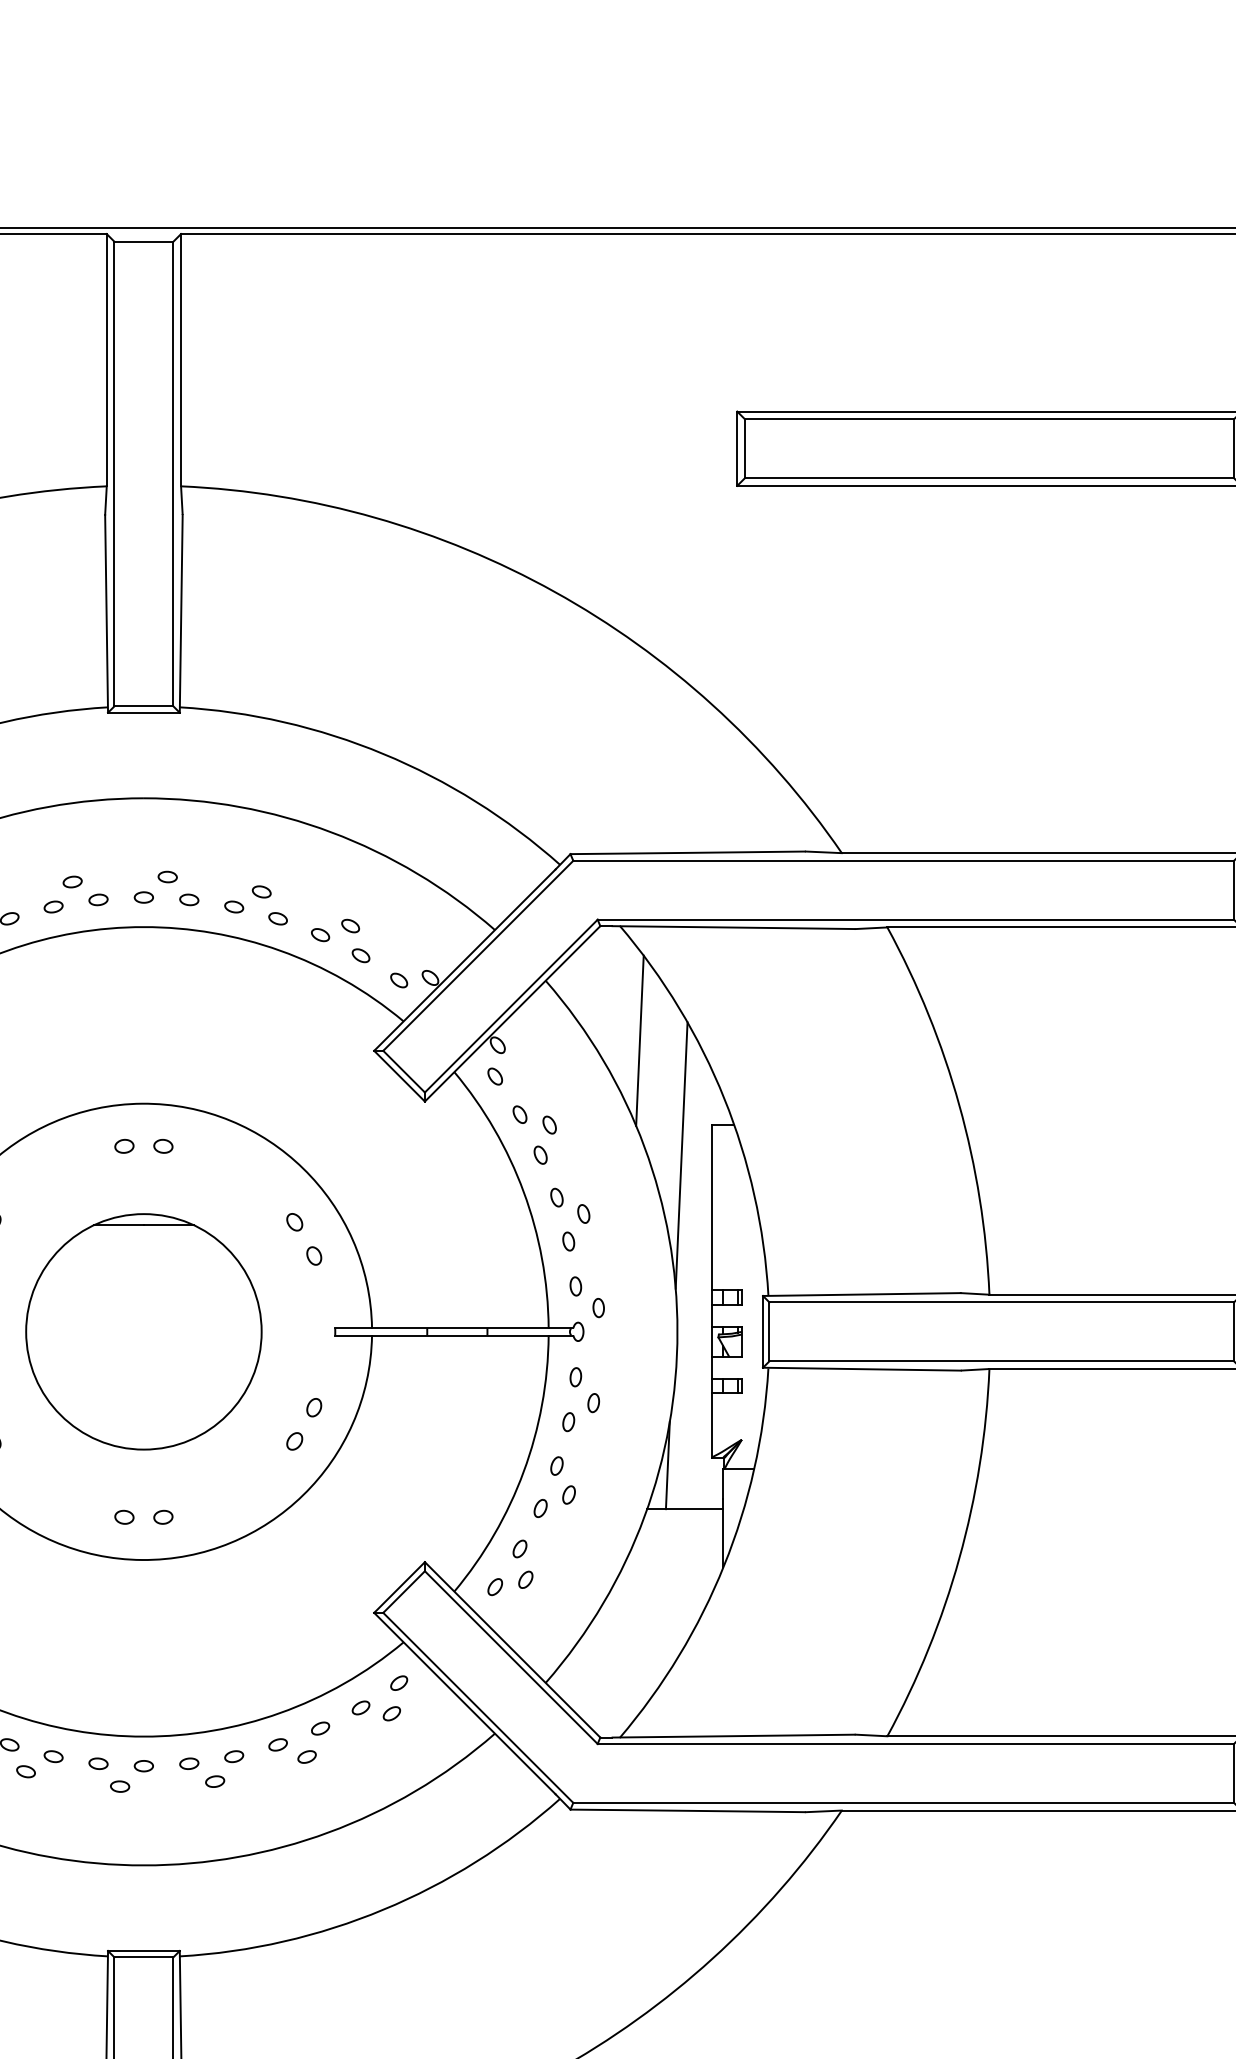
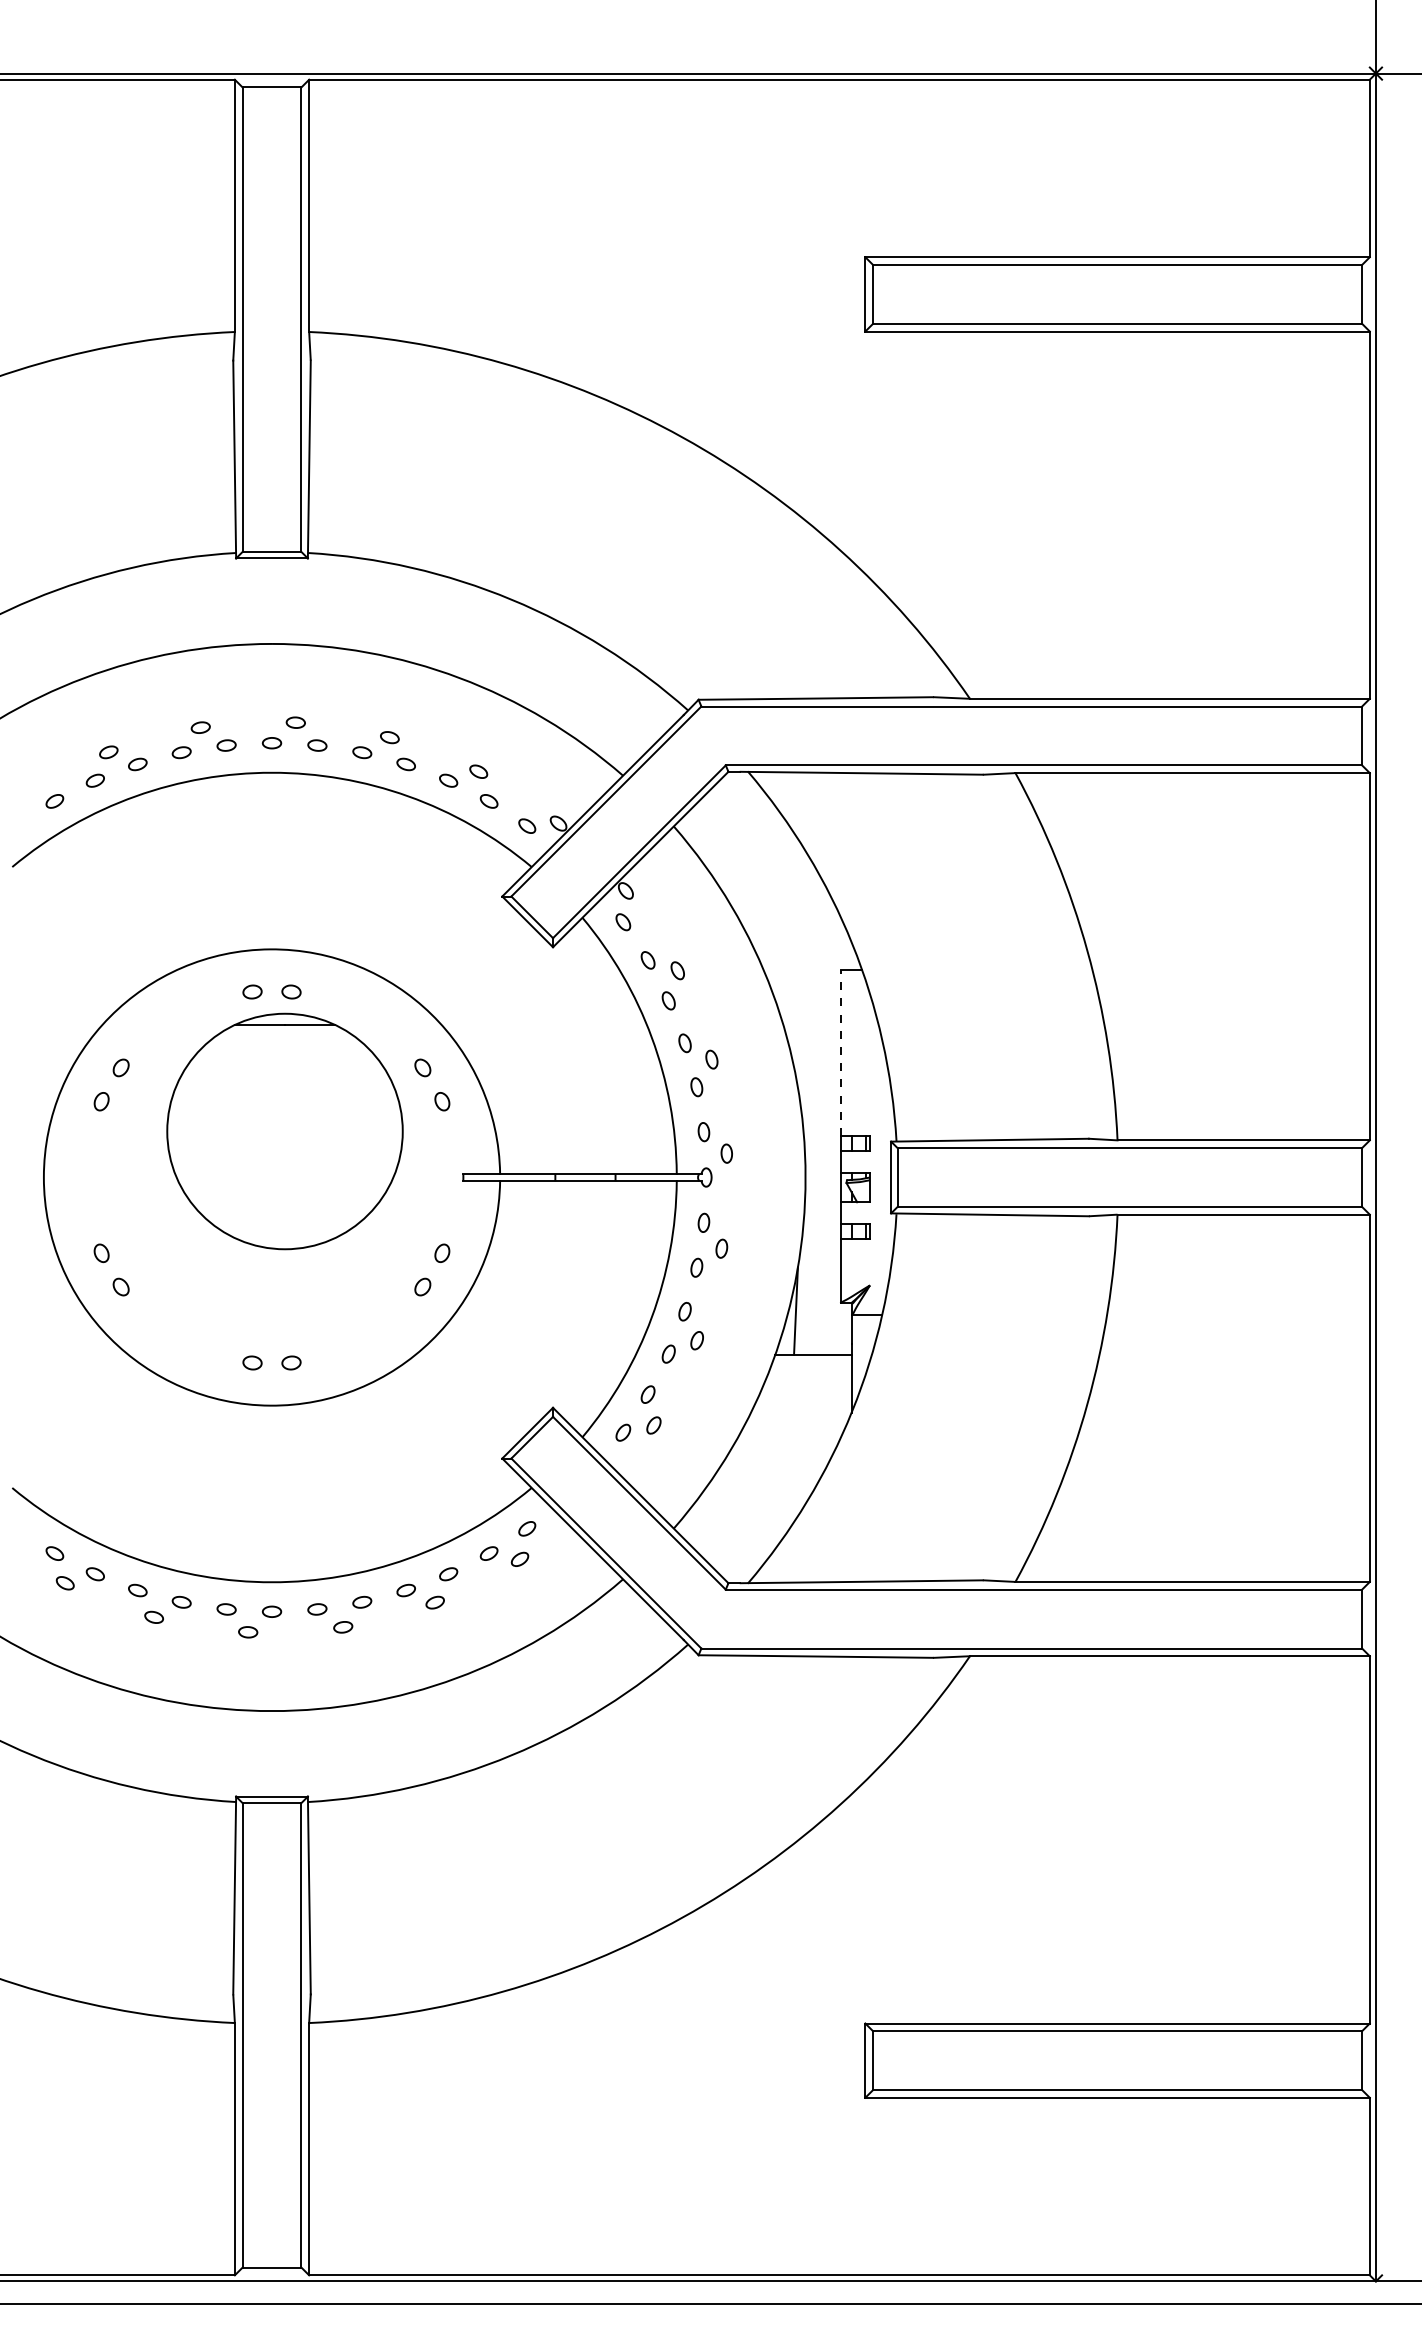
line: (639, 1040) -> (767, 886), removed
line: (681, 1155) -> (809, 1001), removed
line: (712, 1207) -> (840, 1053), solid -> dashed
part: (143, 1331) -> (284, 1131), moved

